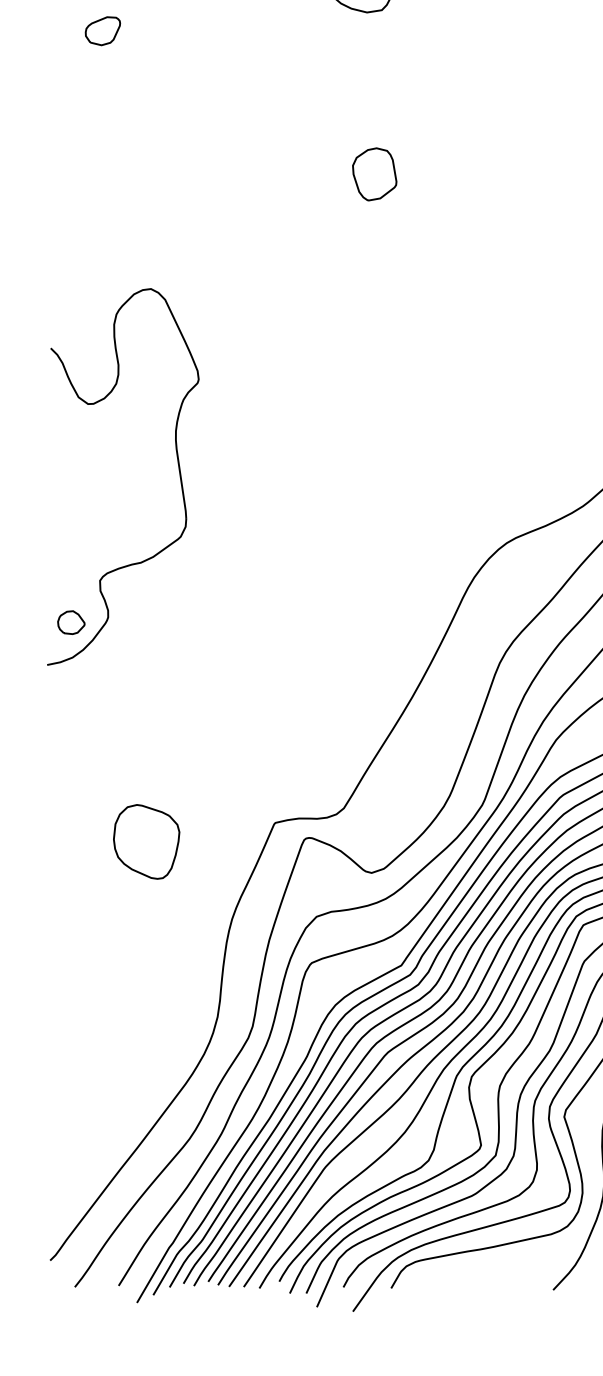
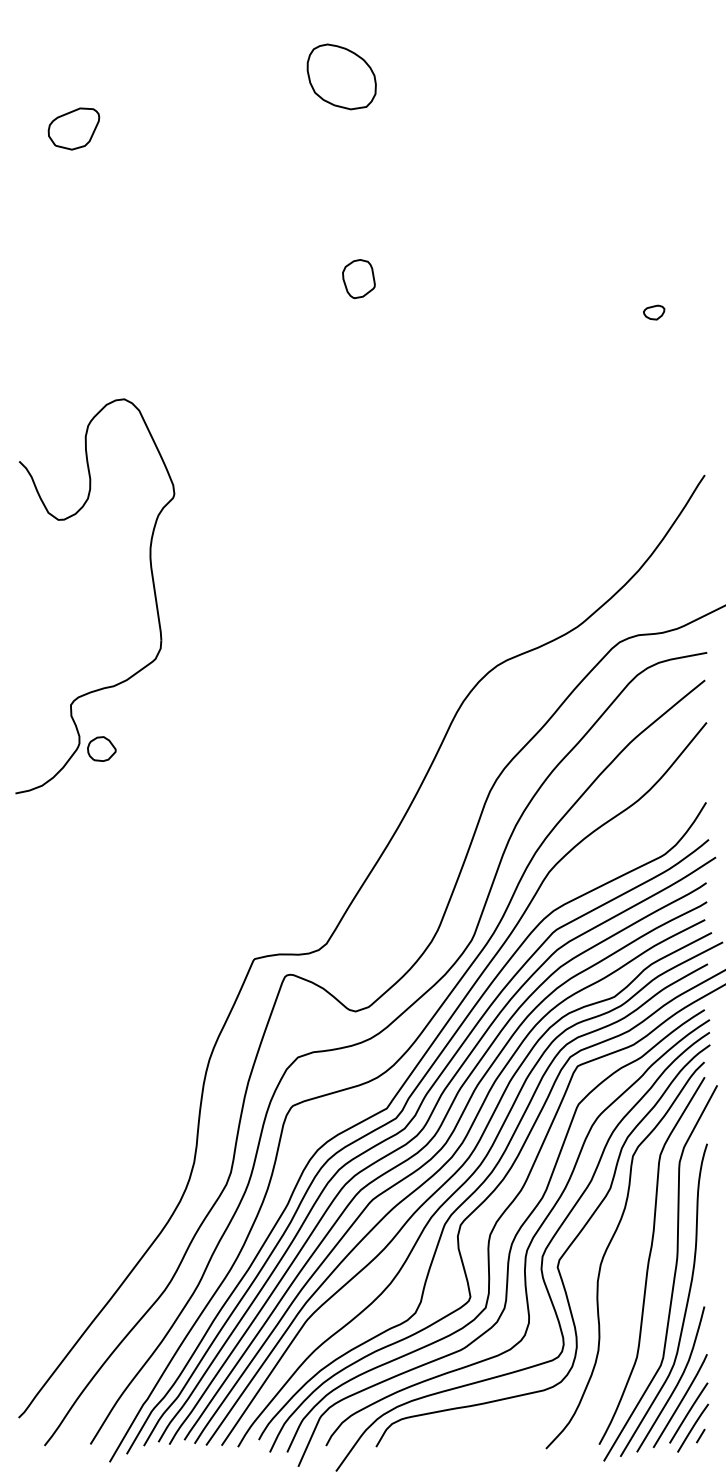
part: (102, 30) -> (73, 128), size x1.4
part: (374, 173) -> (358, 278), size x0.7
part: (71, 622) -> (101, 748), moved
part: (146, 841) -> (119, 978), removed

